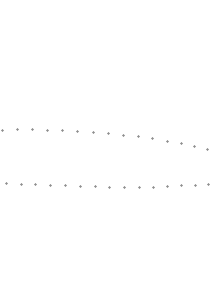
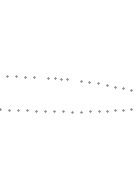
part: (100, 132) -> (57, 78), size x0.7

